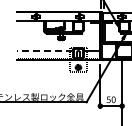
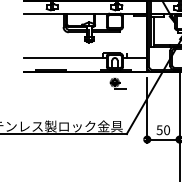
line: (45, 50) -> (66, 57), dashed -> solid

